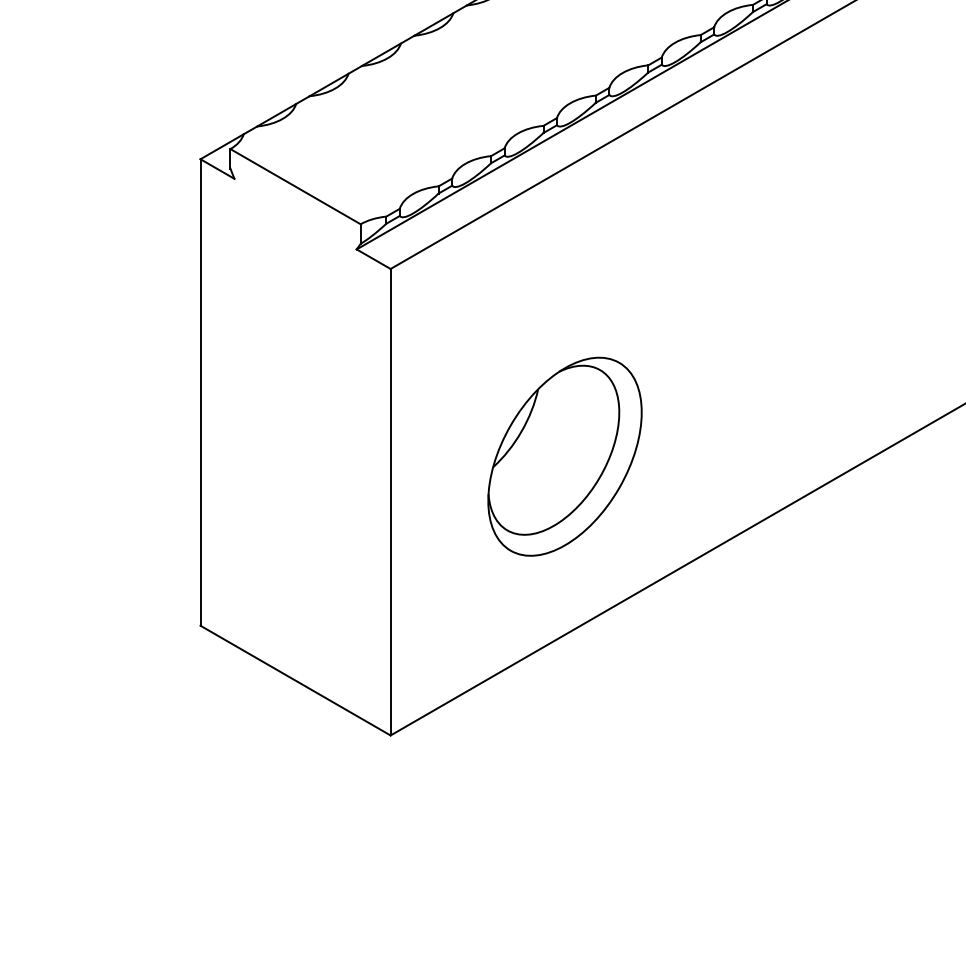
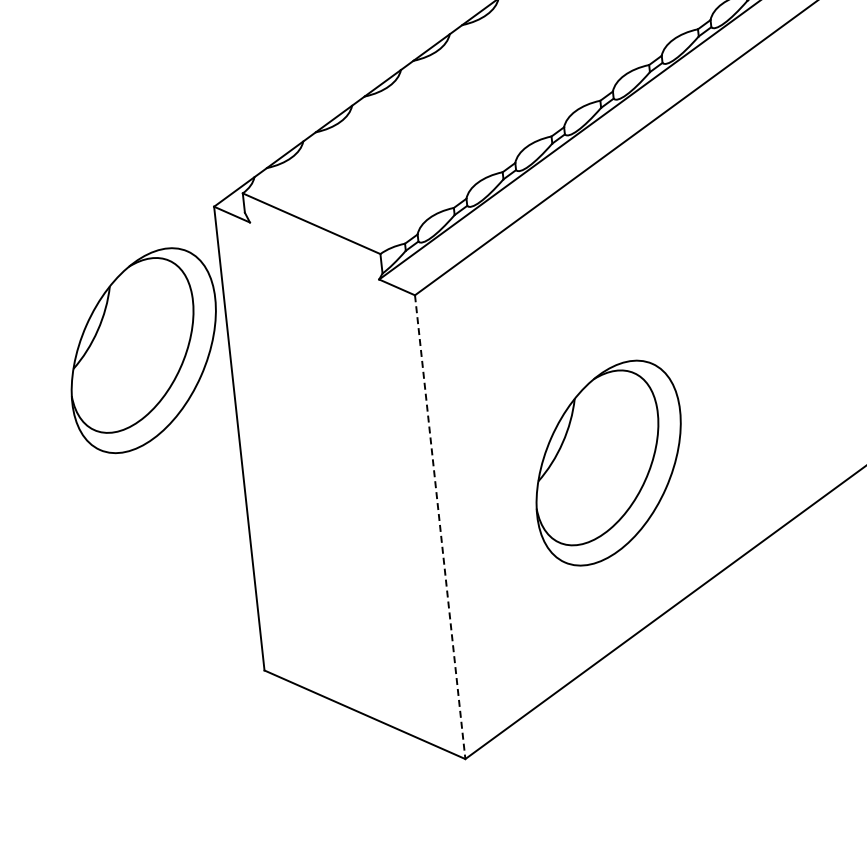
part: (114, 294) -> (143, 350), added
line: (390, 502) -> (440, 527), solid -> dashed

